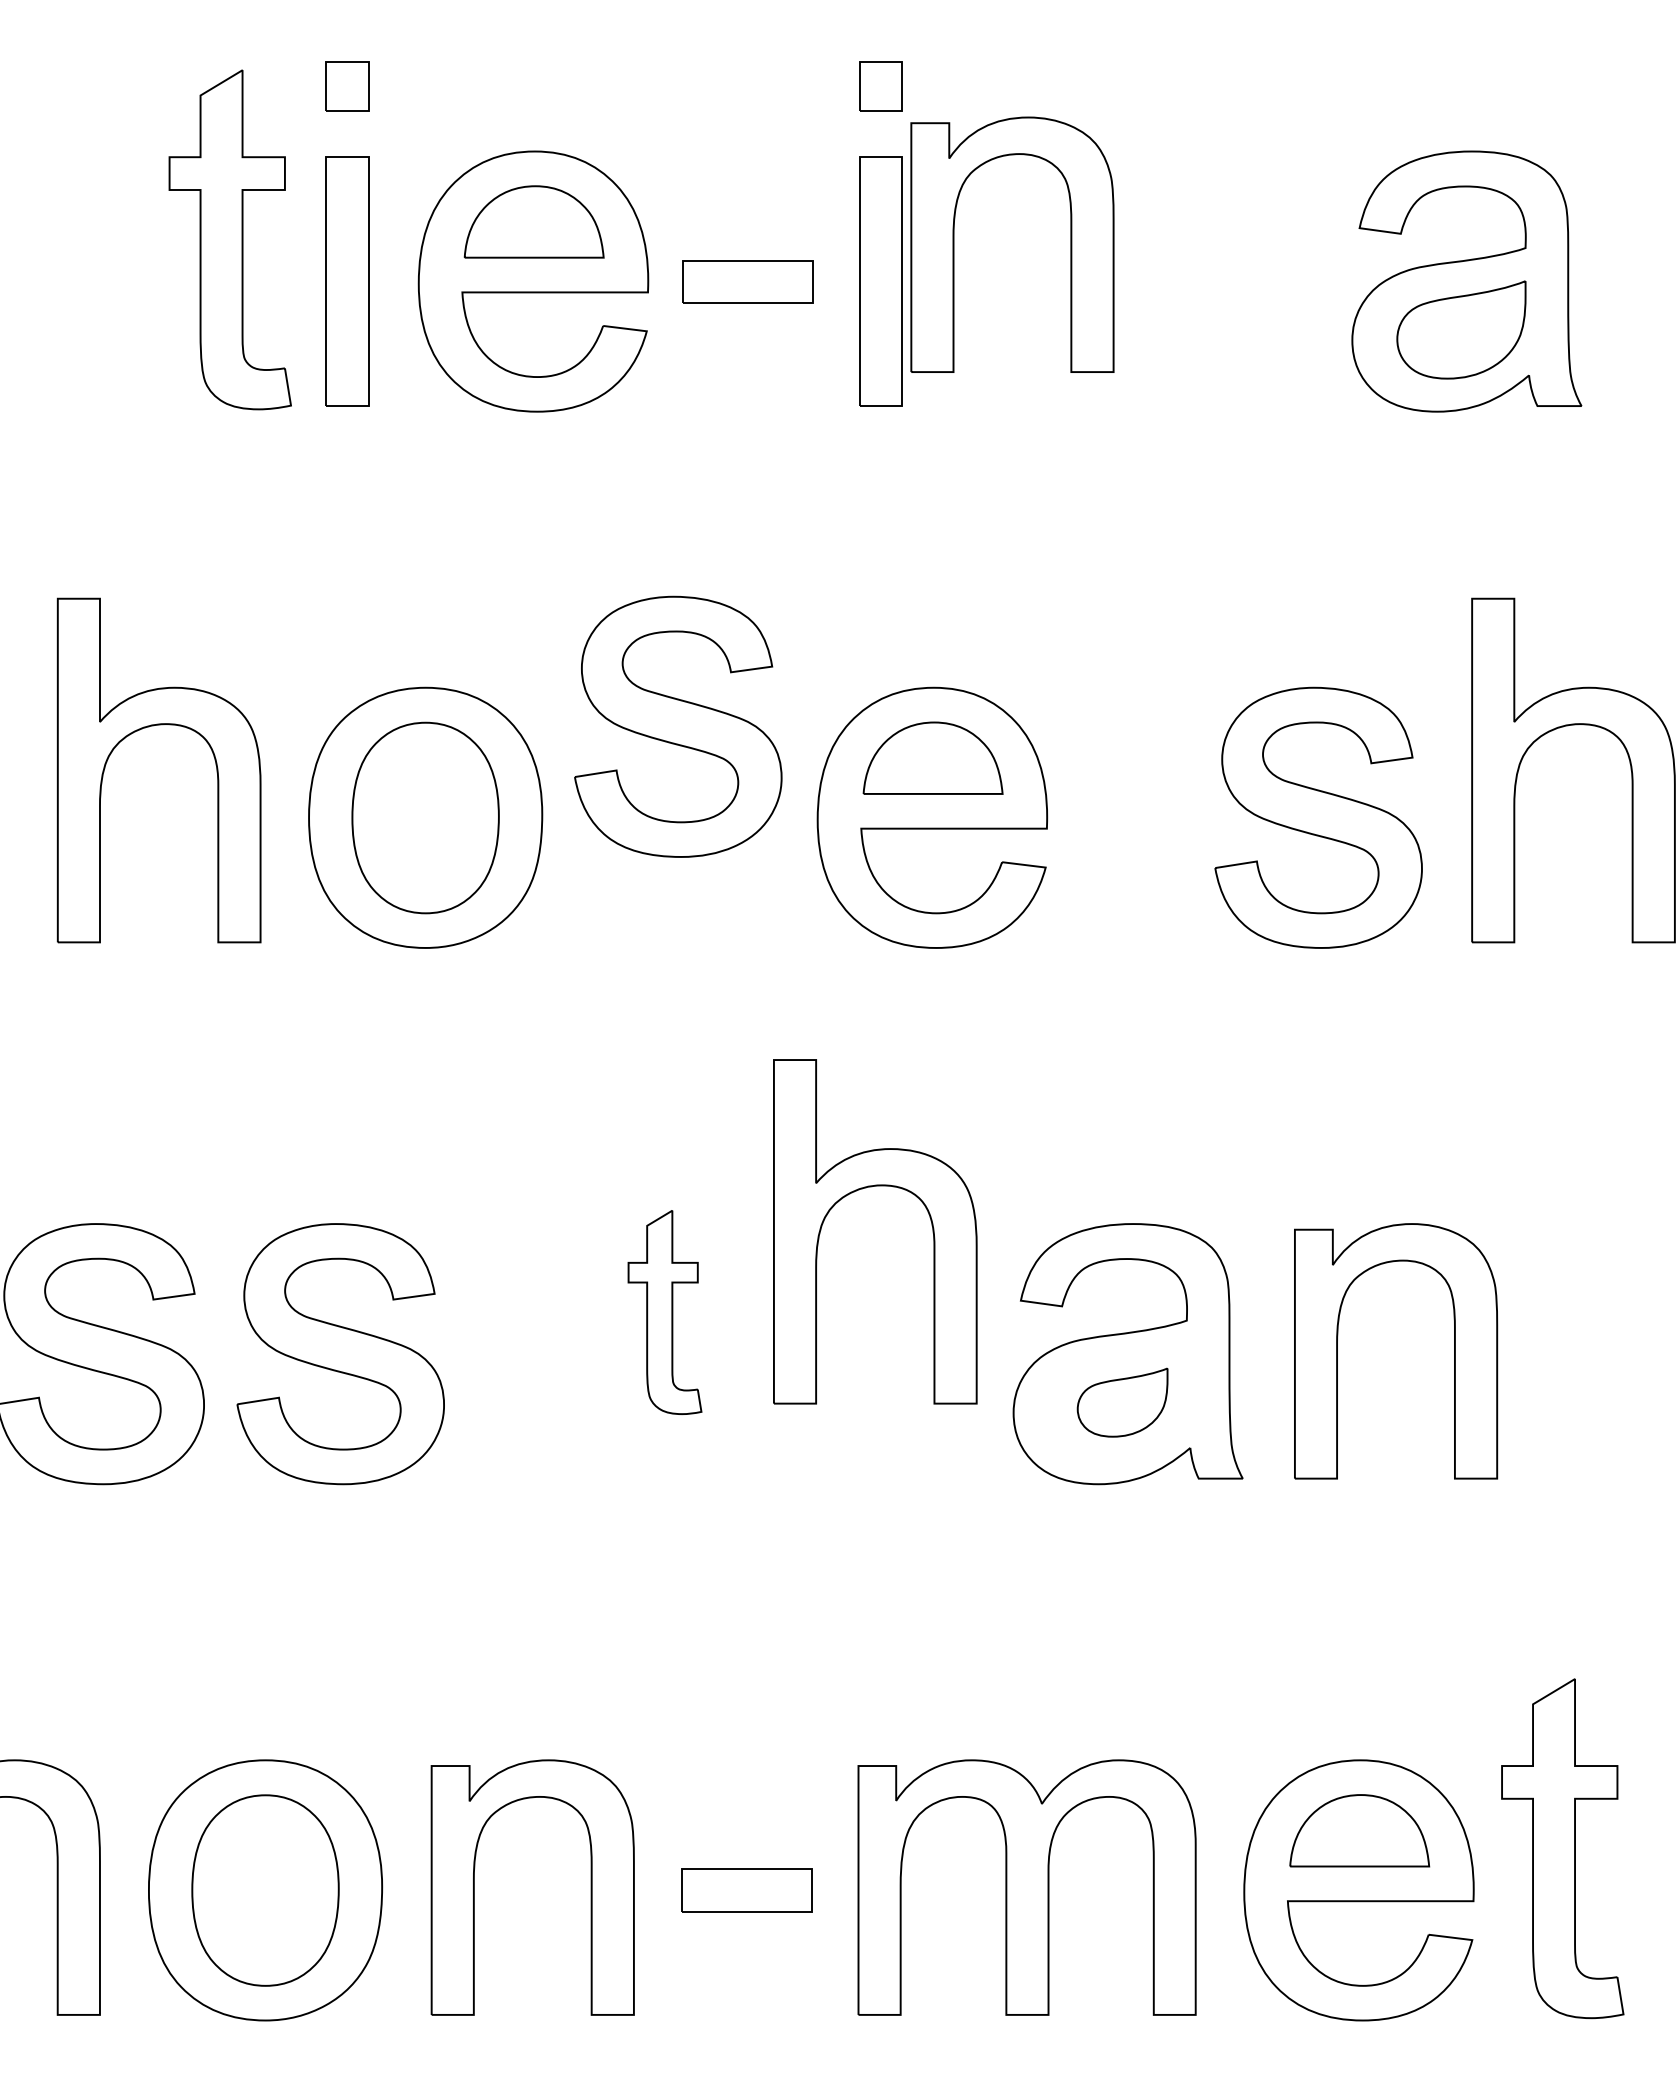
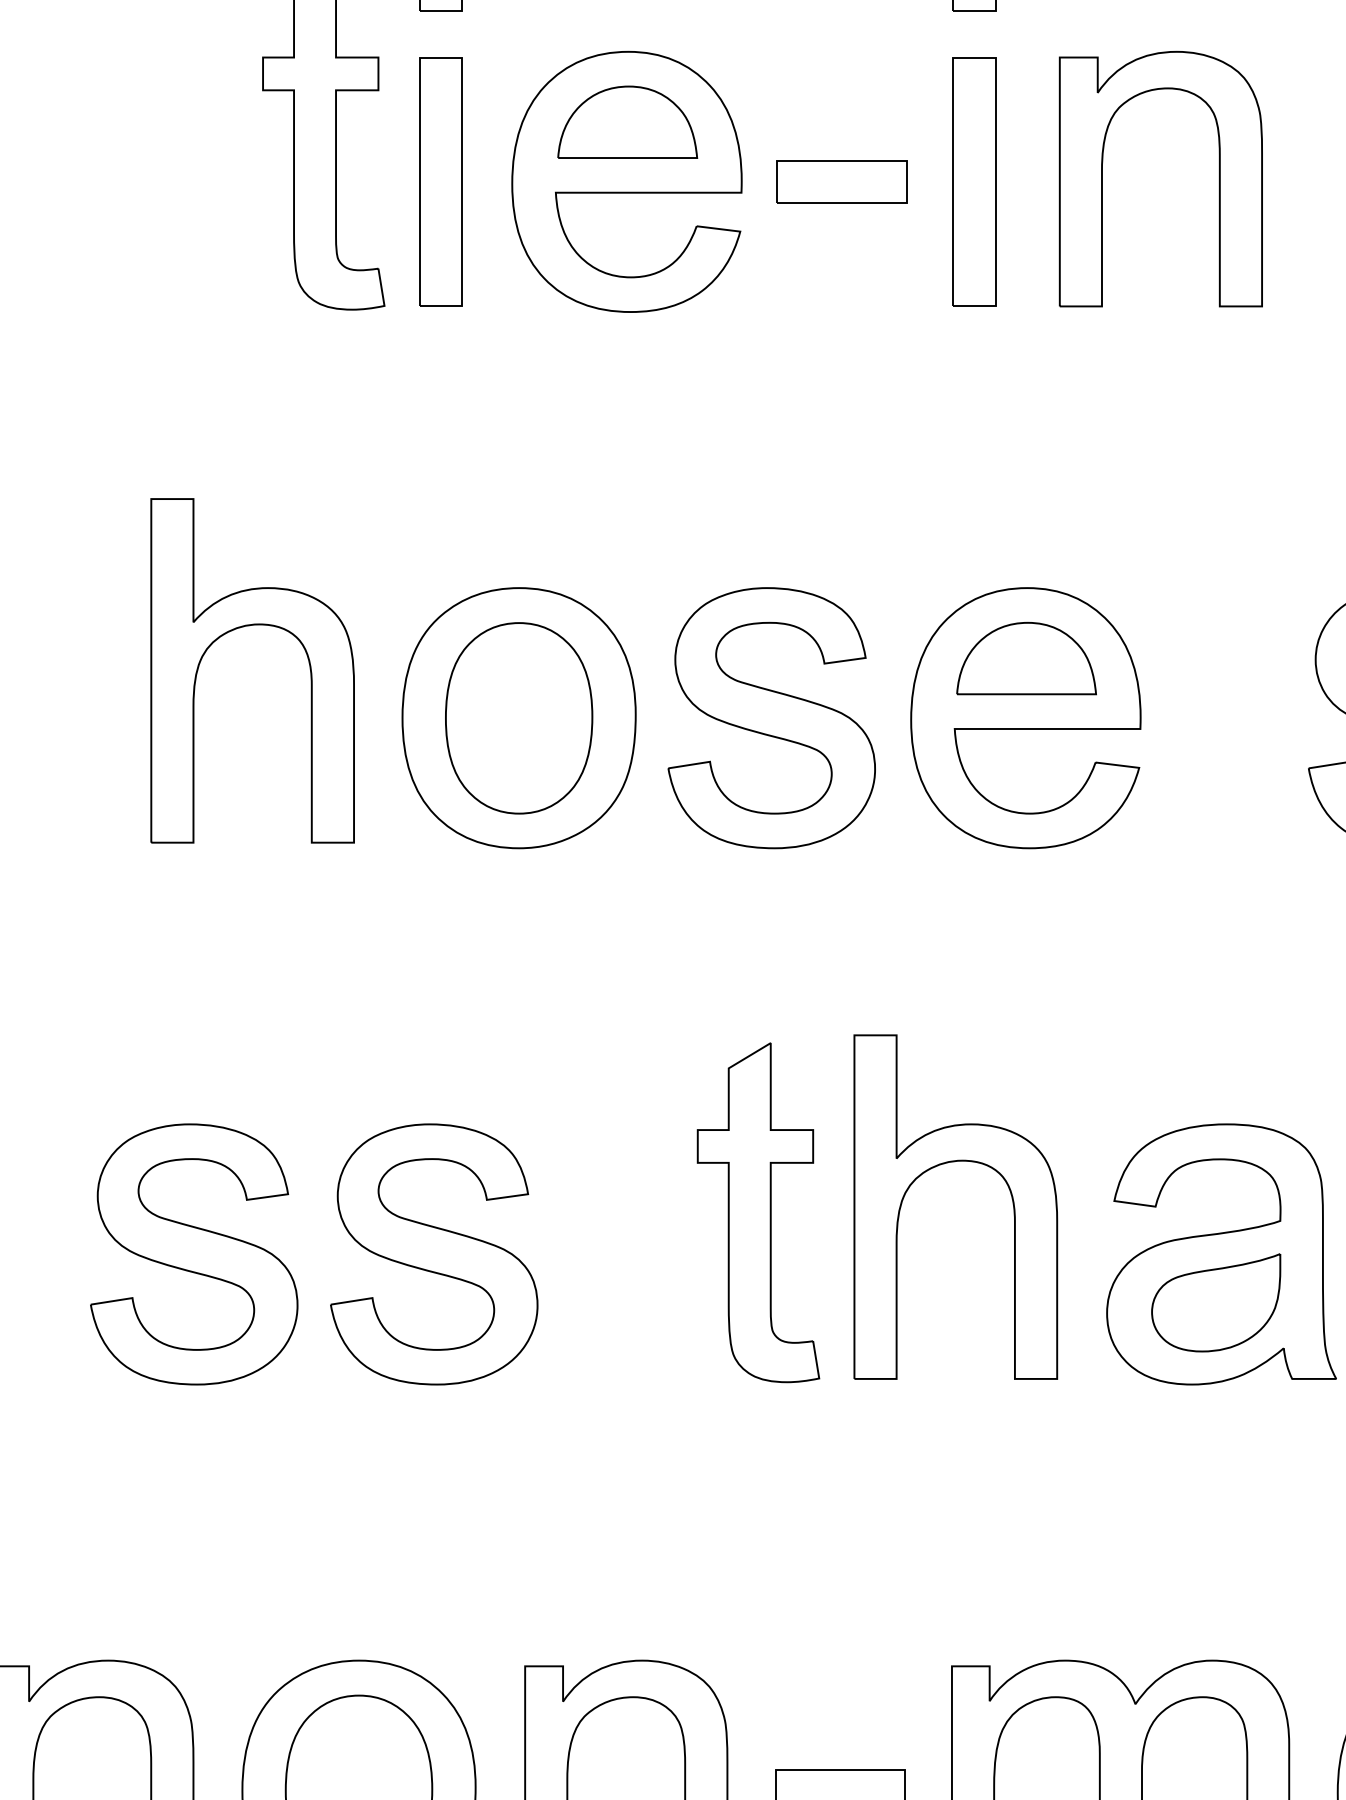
part: (954, 244) -> (1102, 178), moved
part: (678, 726) -> (771, 717), moved
part: (866, 1188) -> (946, 1163), moved
part: (664, 1312) -> (757, 1212), size x1.67
part: (1122, 1402) -> (1215, 1302), size x1.43

